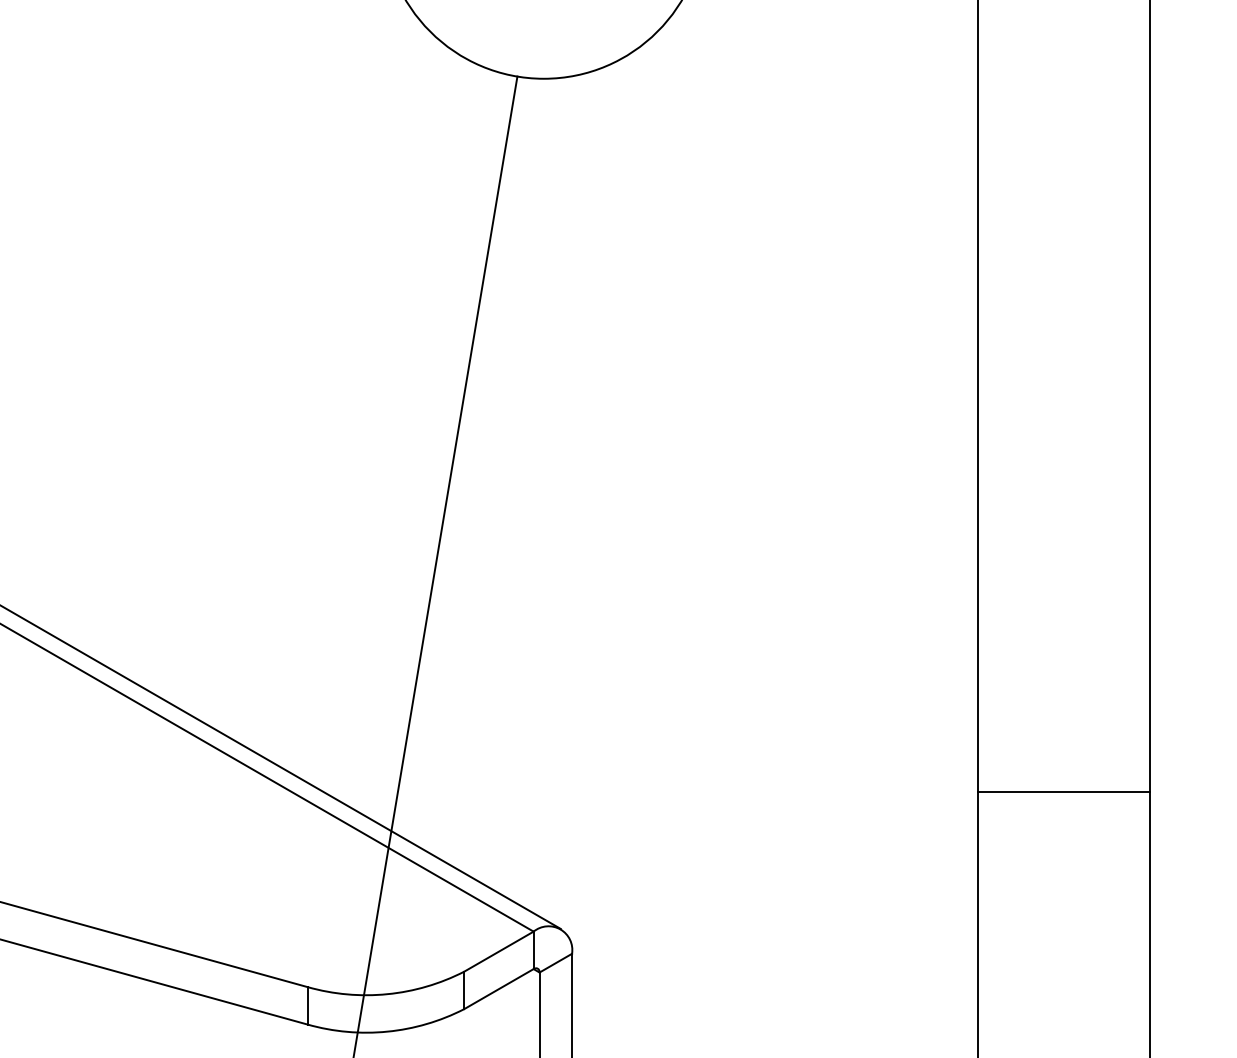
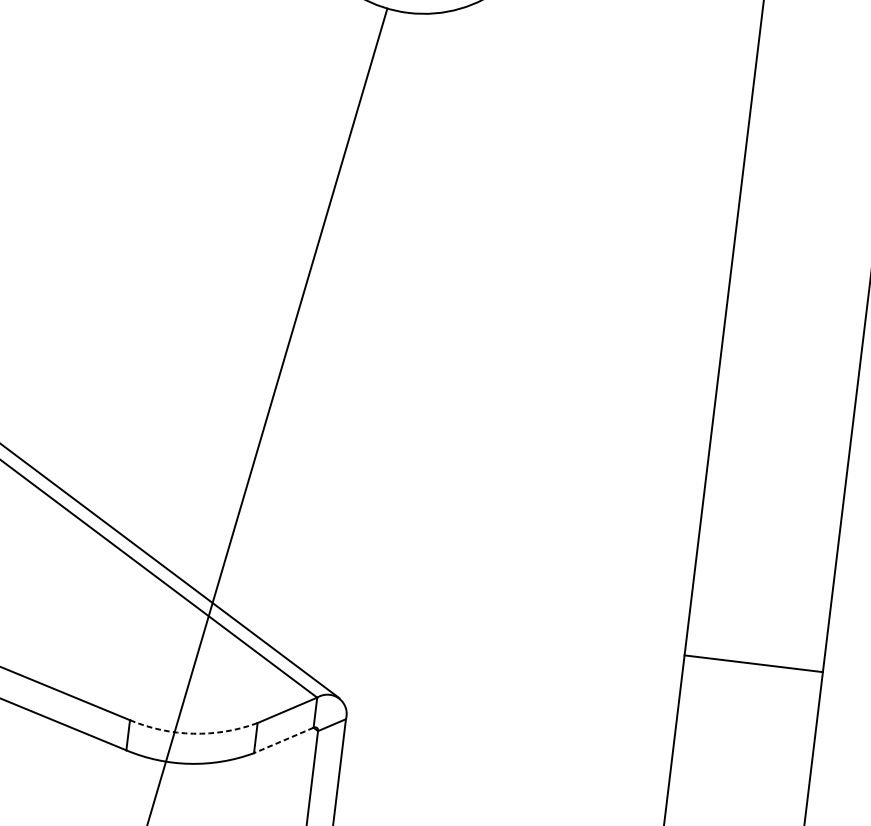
line: (1063, 792) -> (753, 663), moved
line: (499, 989) -> (284, 740), solid -> dashed
arc: (387, 994) -> (193, 733), solid -> dashed

